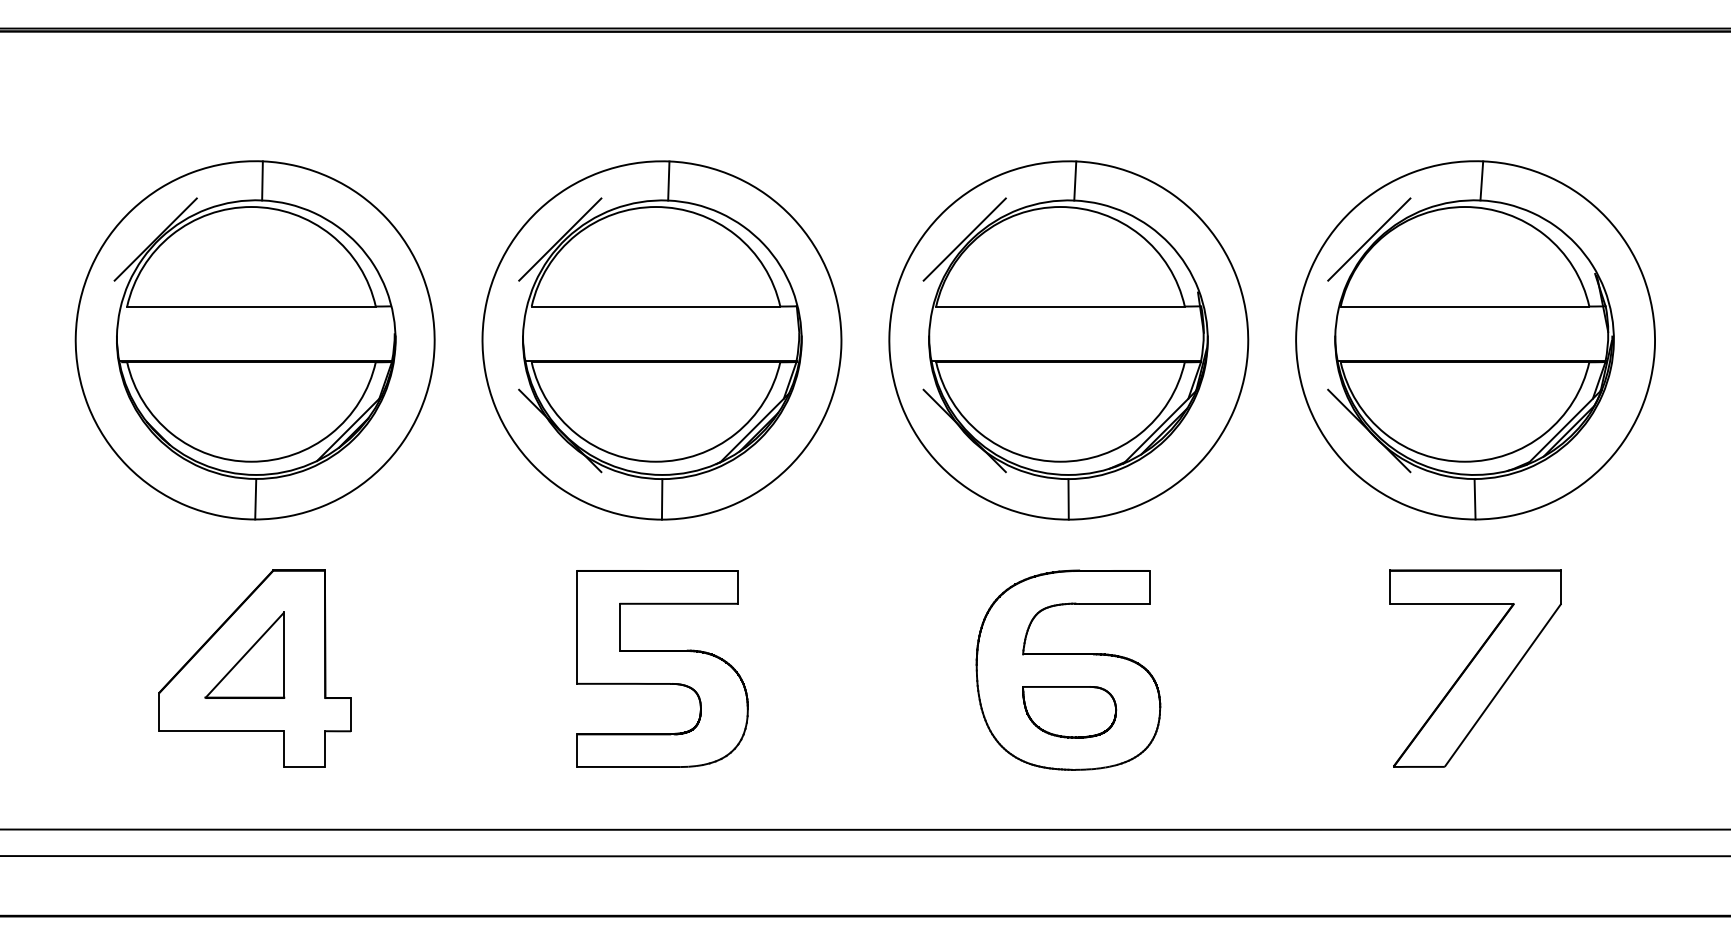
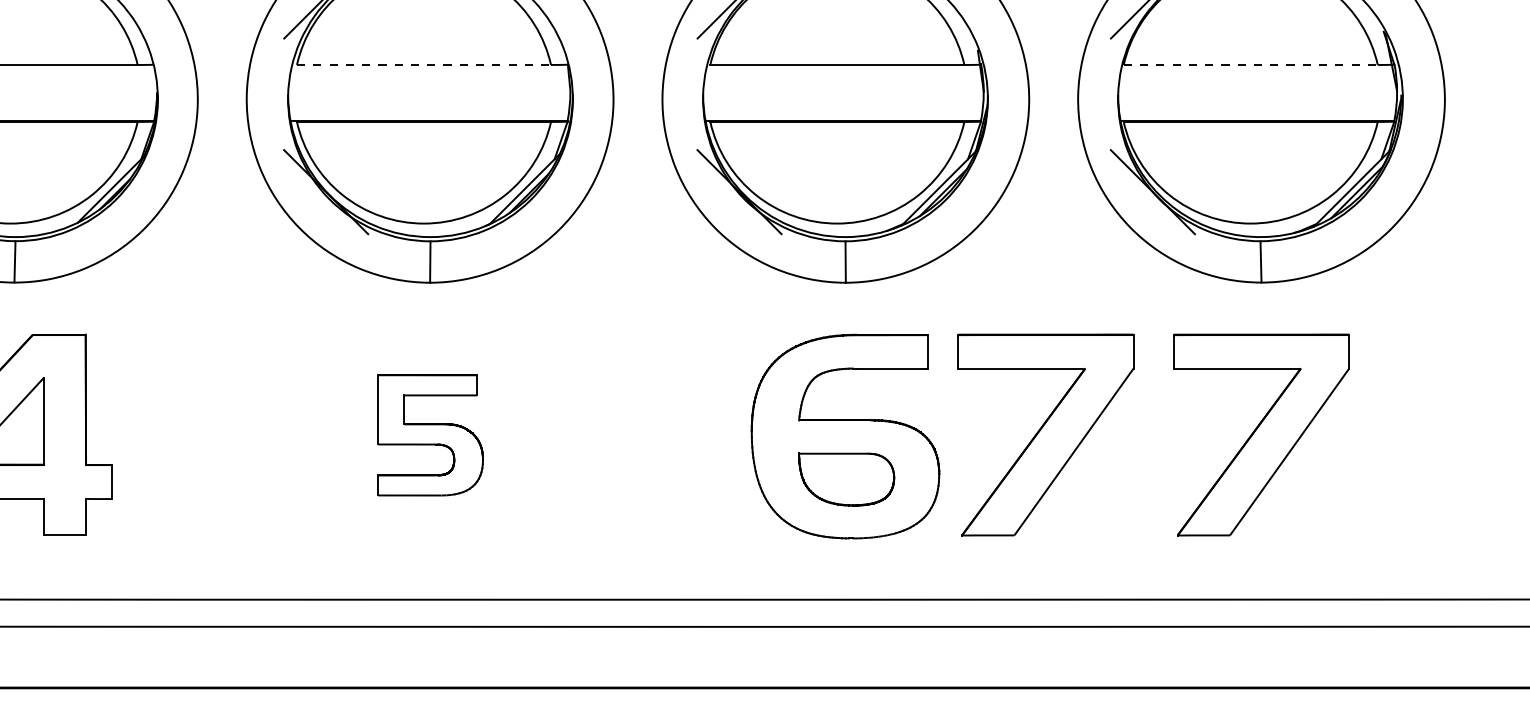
line: (656, 306) -> (424, 64), solid -> dashed
line: (1465, 306) -> (1251, 64), solid -> dashed
part: (662, 668) -> (430, 434), size x0.6
part: (1264, 668) -> (1045, 434), added

